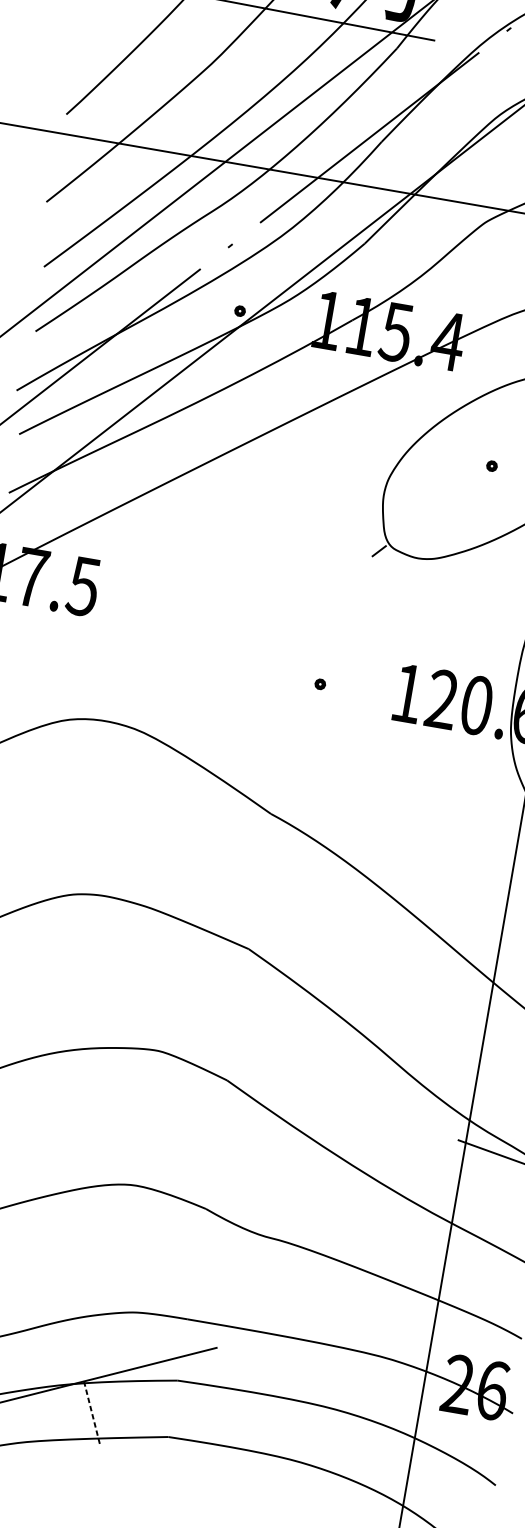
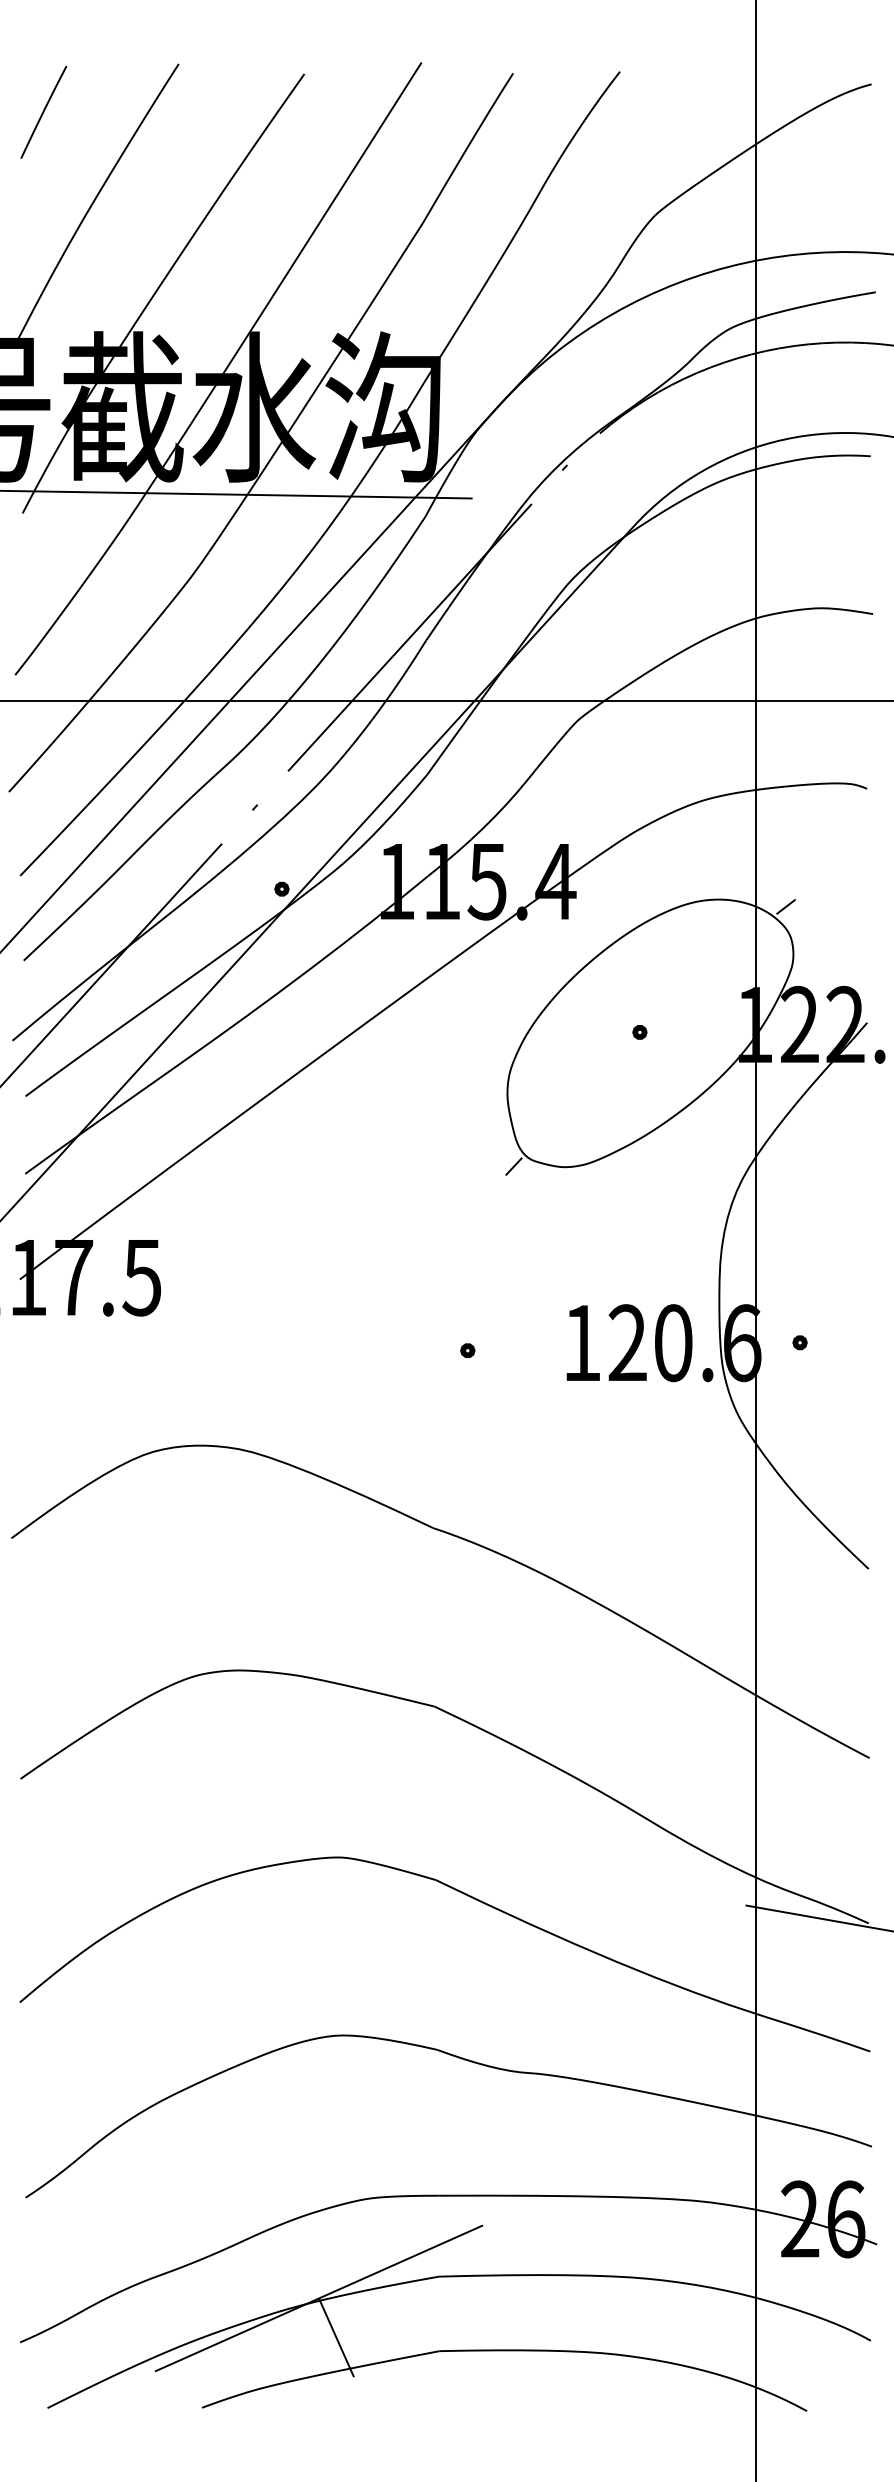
line: (92, 1413) -> (336, 2338), dashed -> solid

